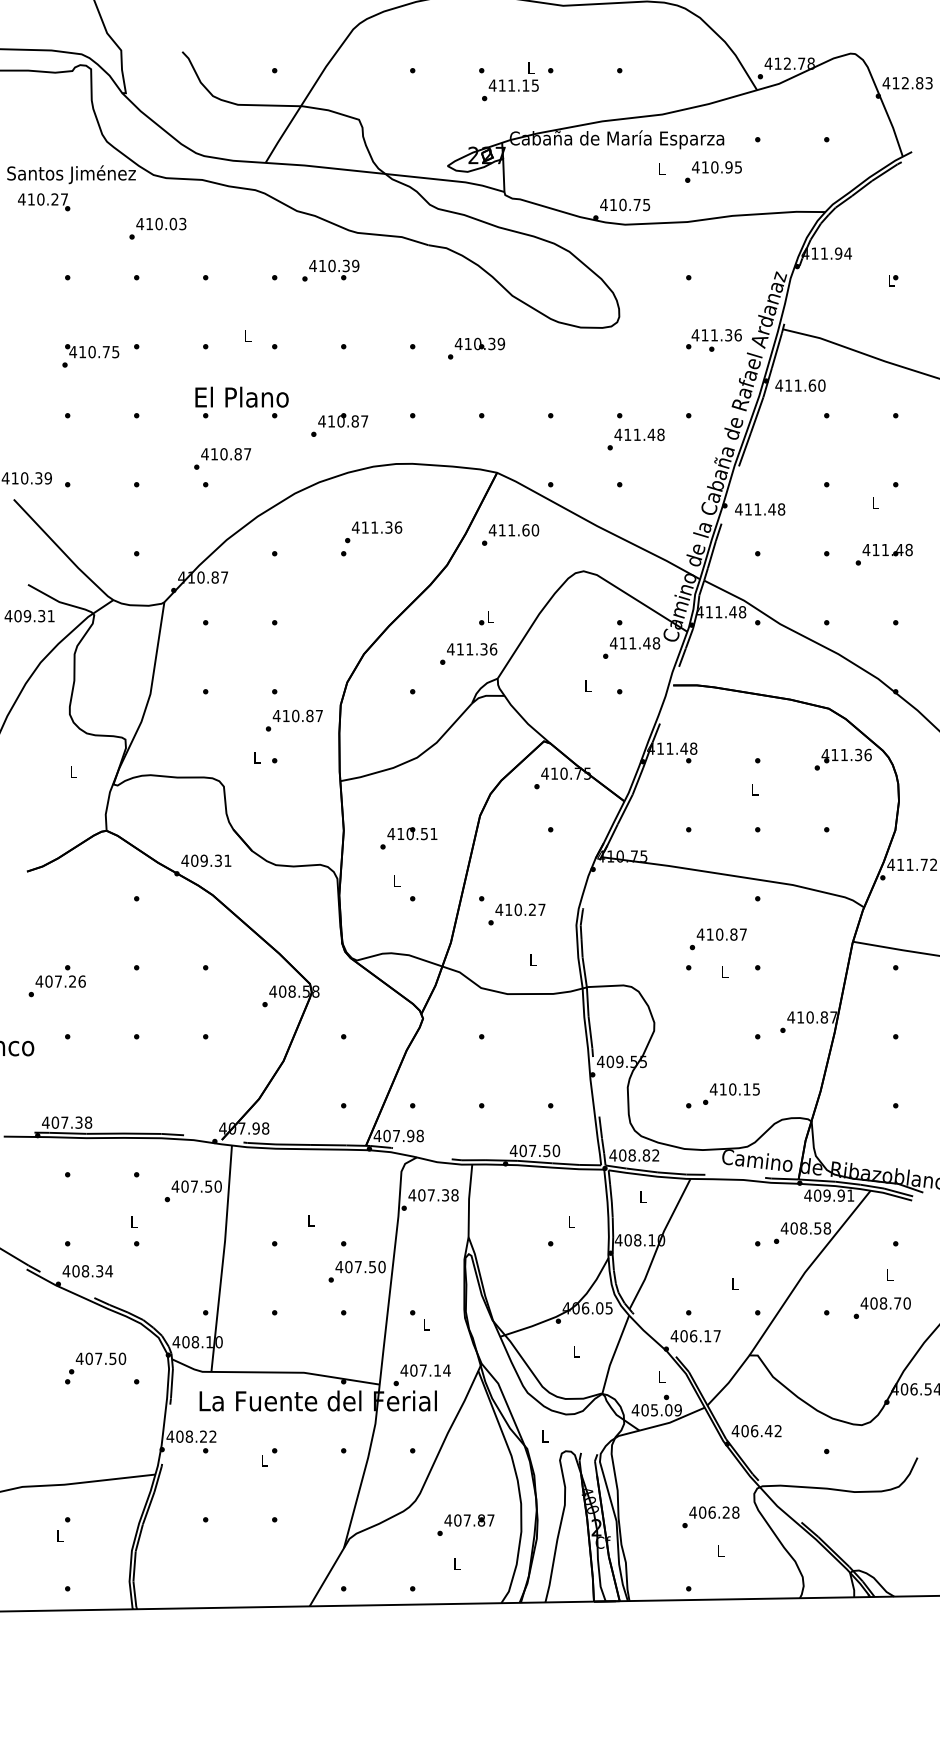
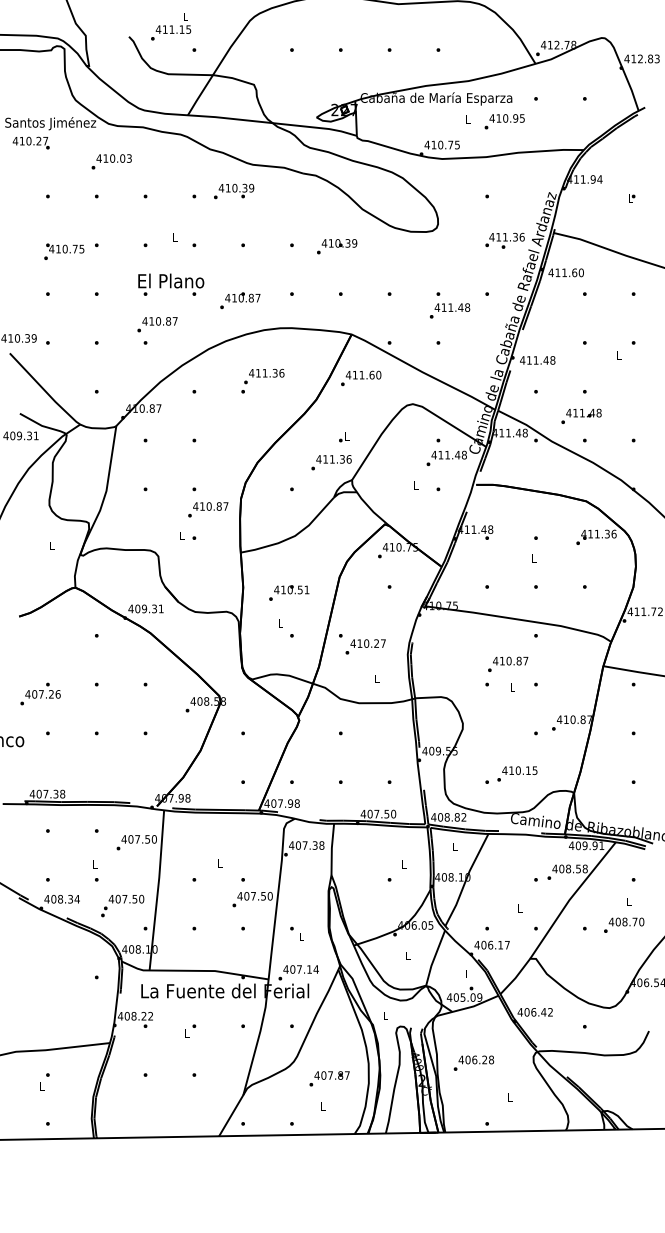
text: (511, 81) -> (171, 26), moved
text: (884, 553) -> (581, 415), moved
text: (95, 1367) -> (122, 905), moved
text: (710, 1516) -> (473, 1062), moved

